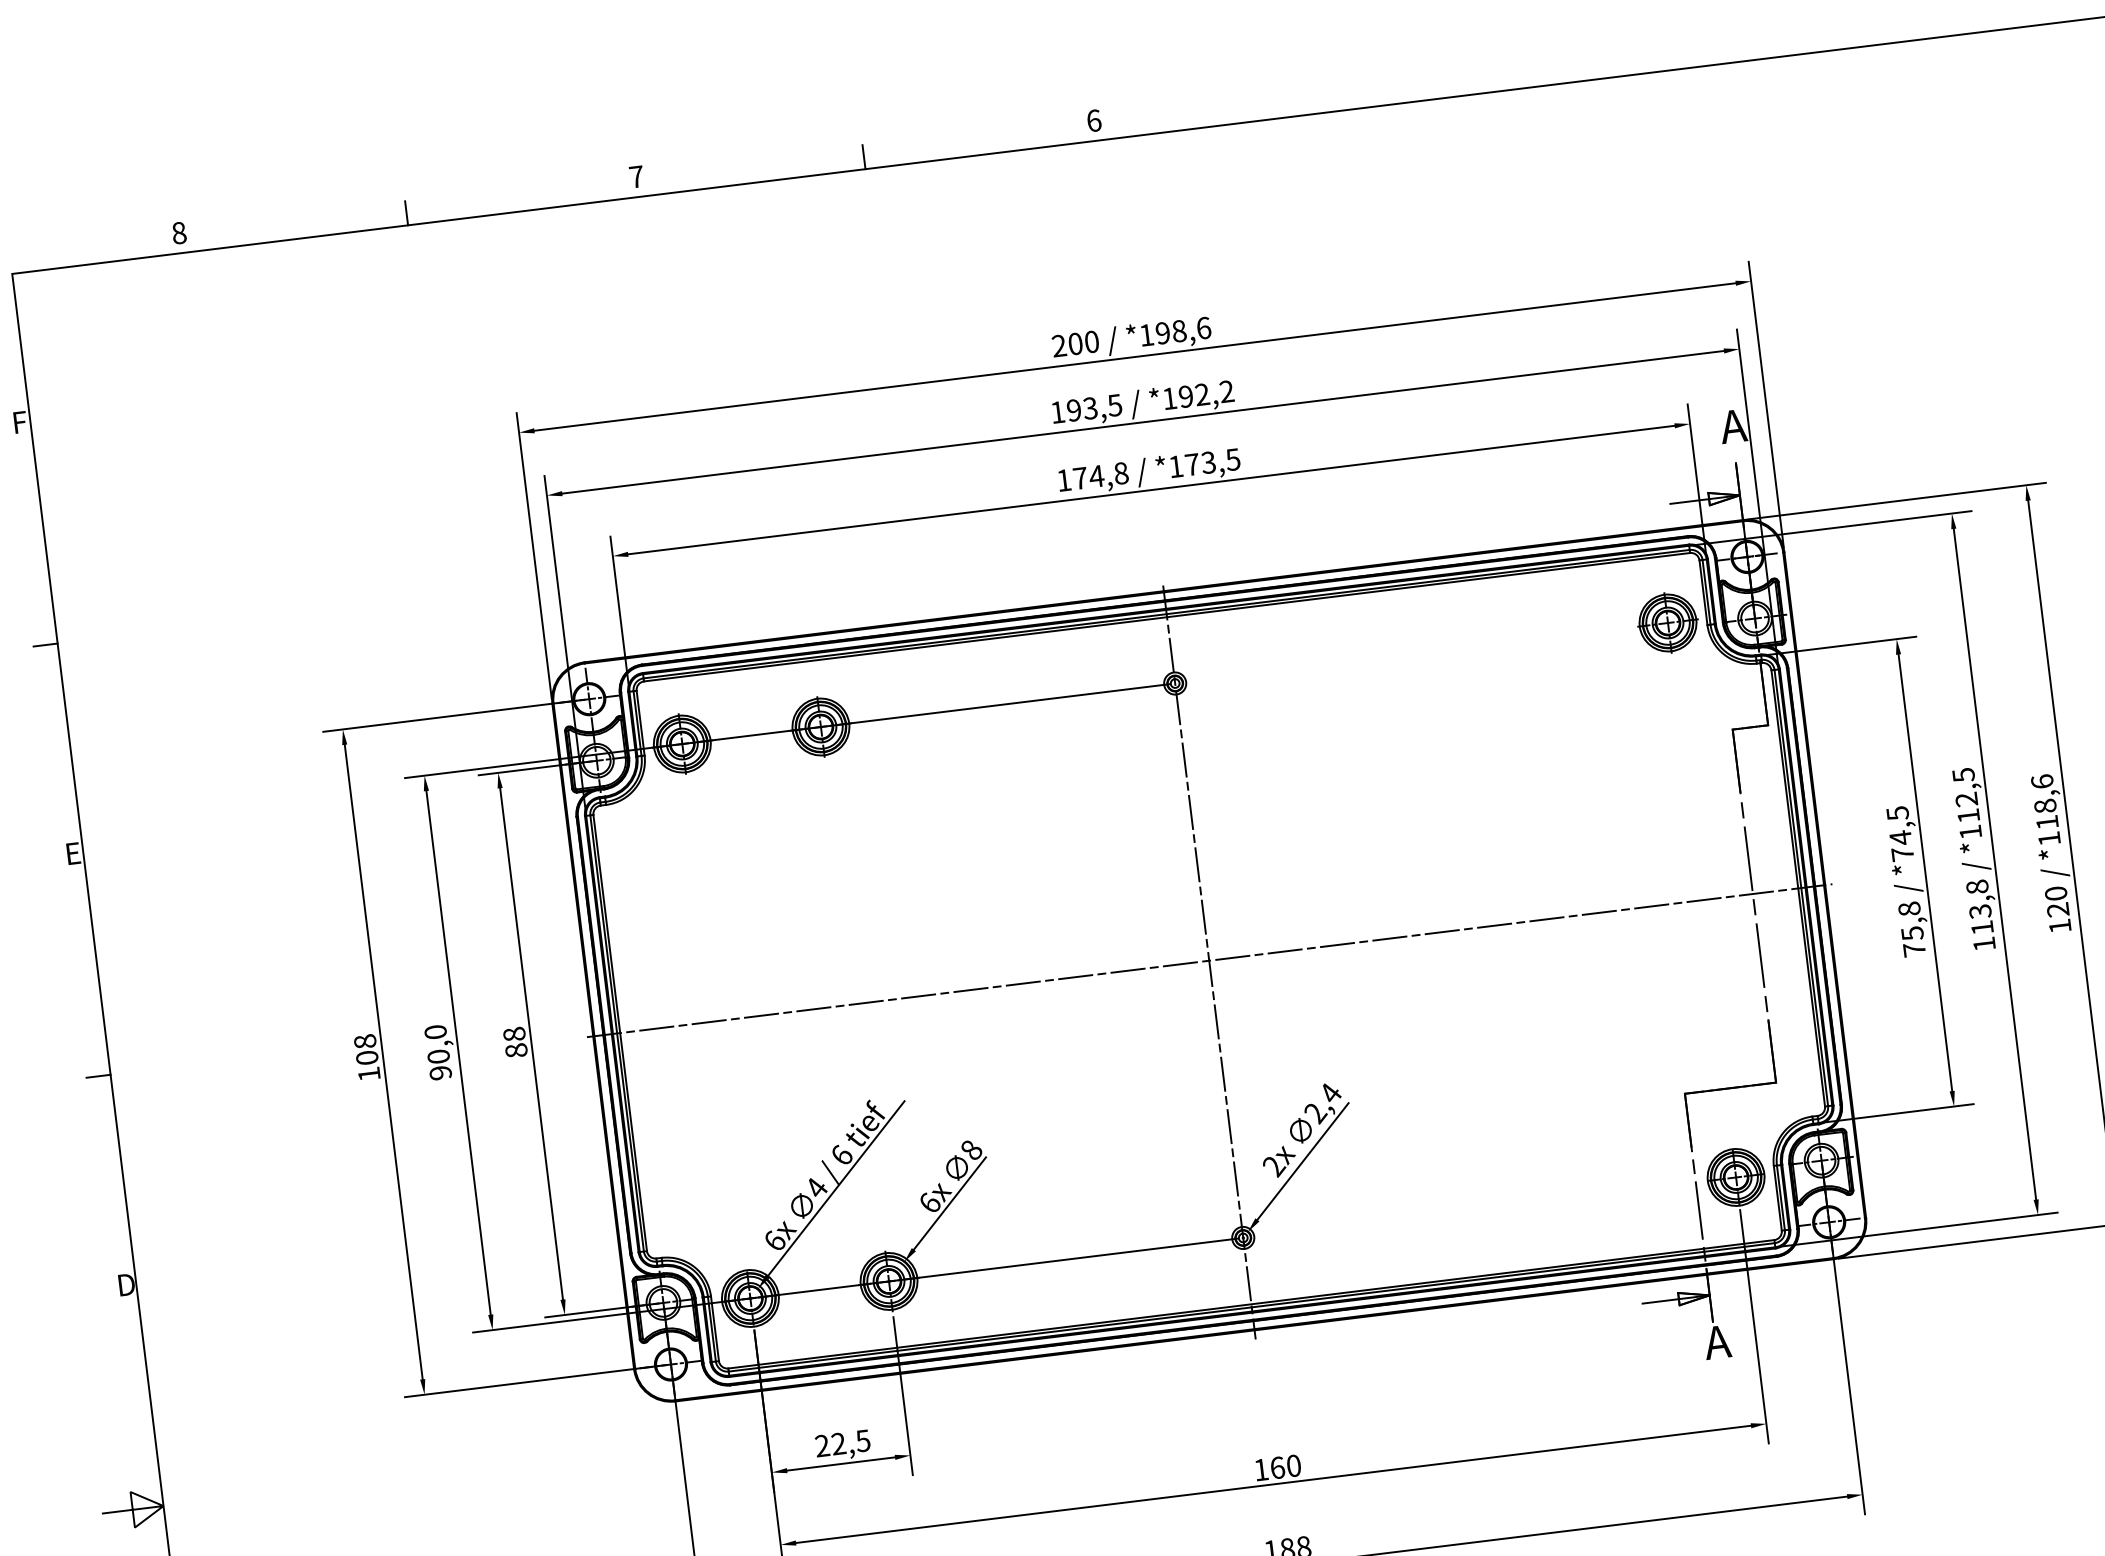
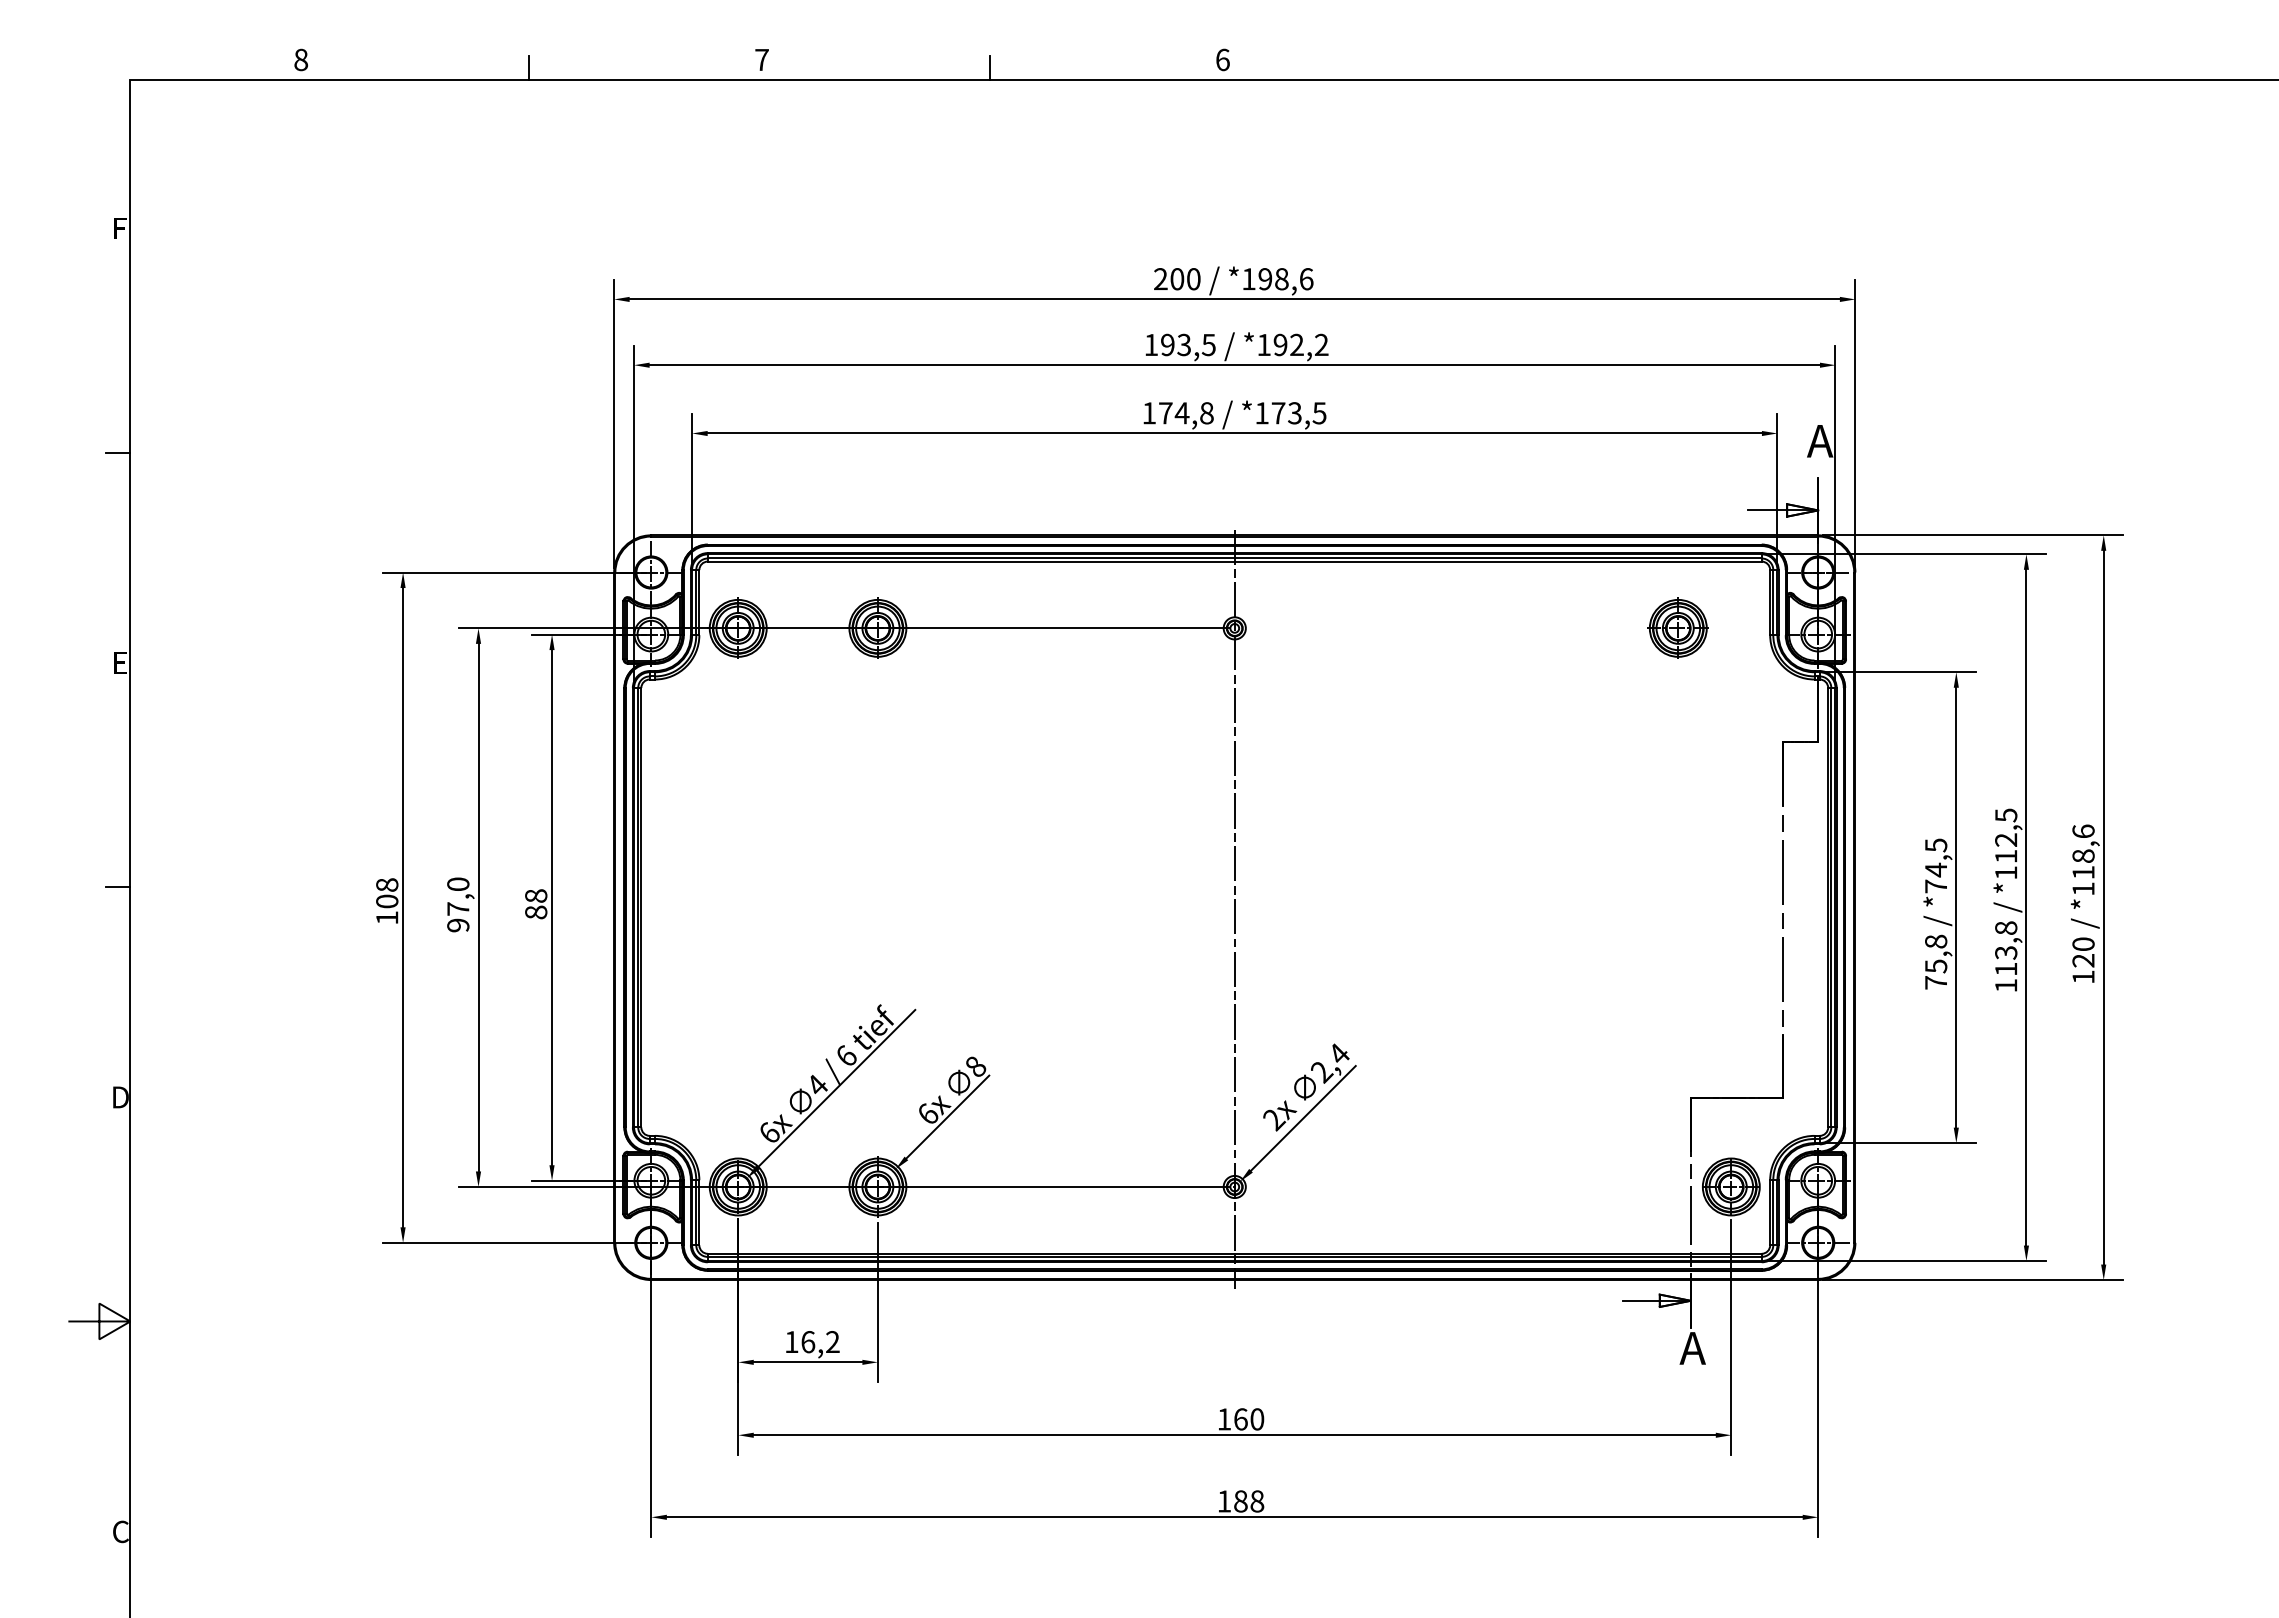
part: (1667, 622) -> (1677, 627), moved
line: (1208, 960) -> (1234, 907), removed
text: (438, 1056) -> (458, 908), 90,0 -> 97,0
text: (843, 1443) -> (812, 1342), 22,5 -> 16,2

